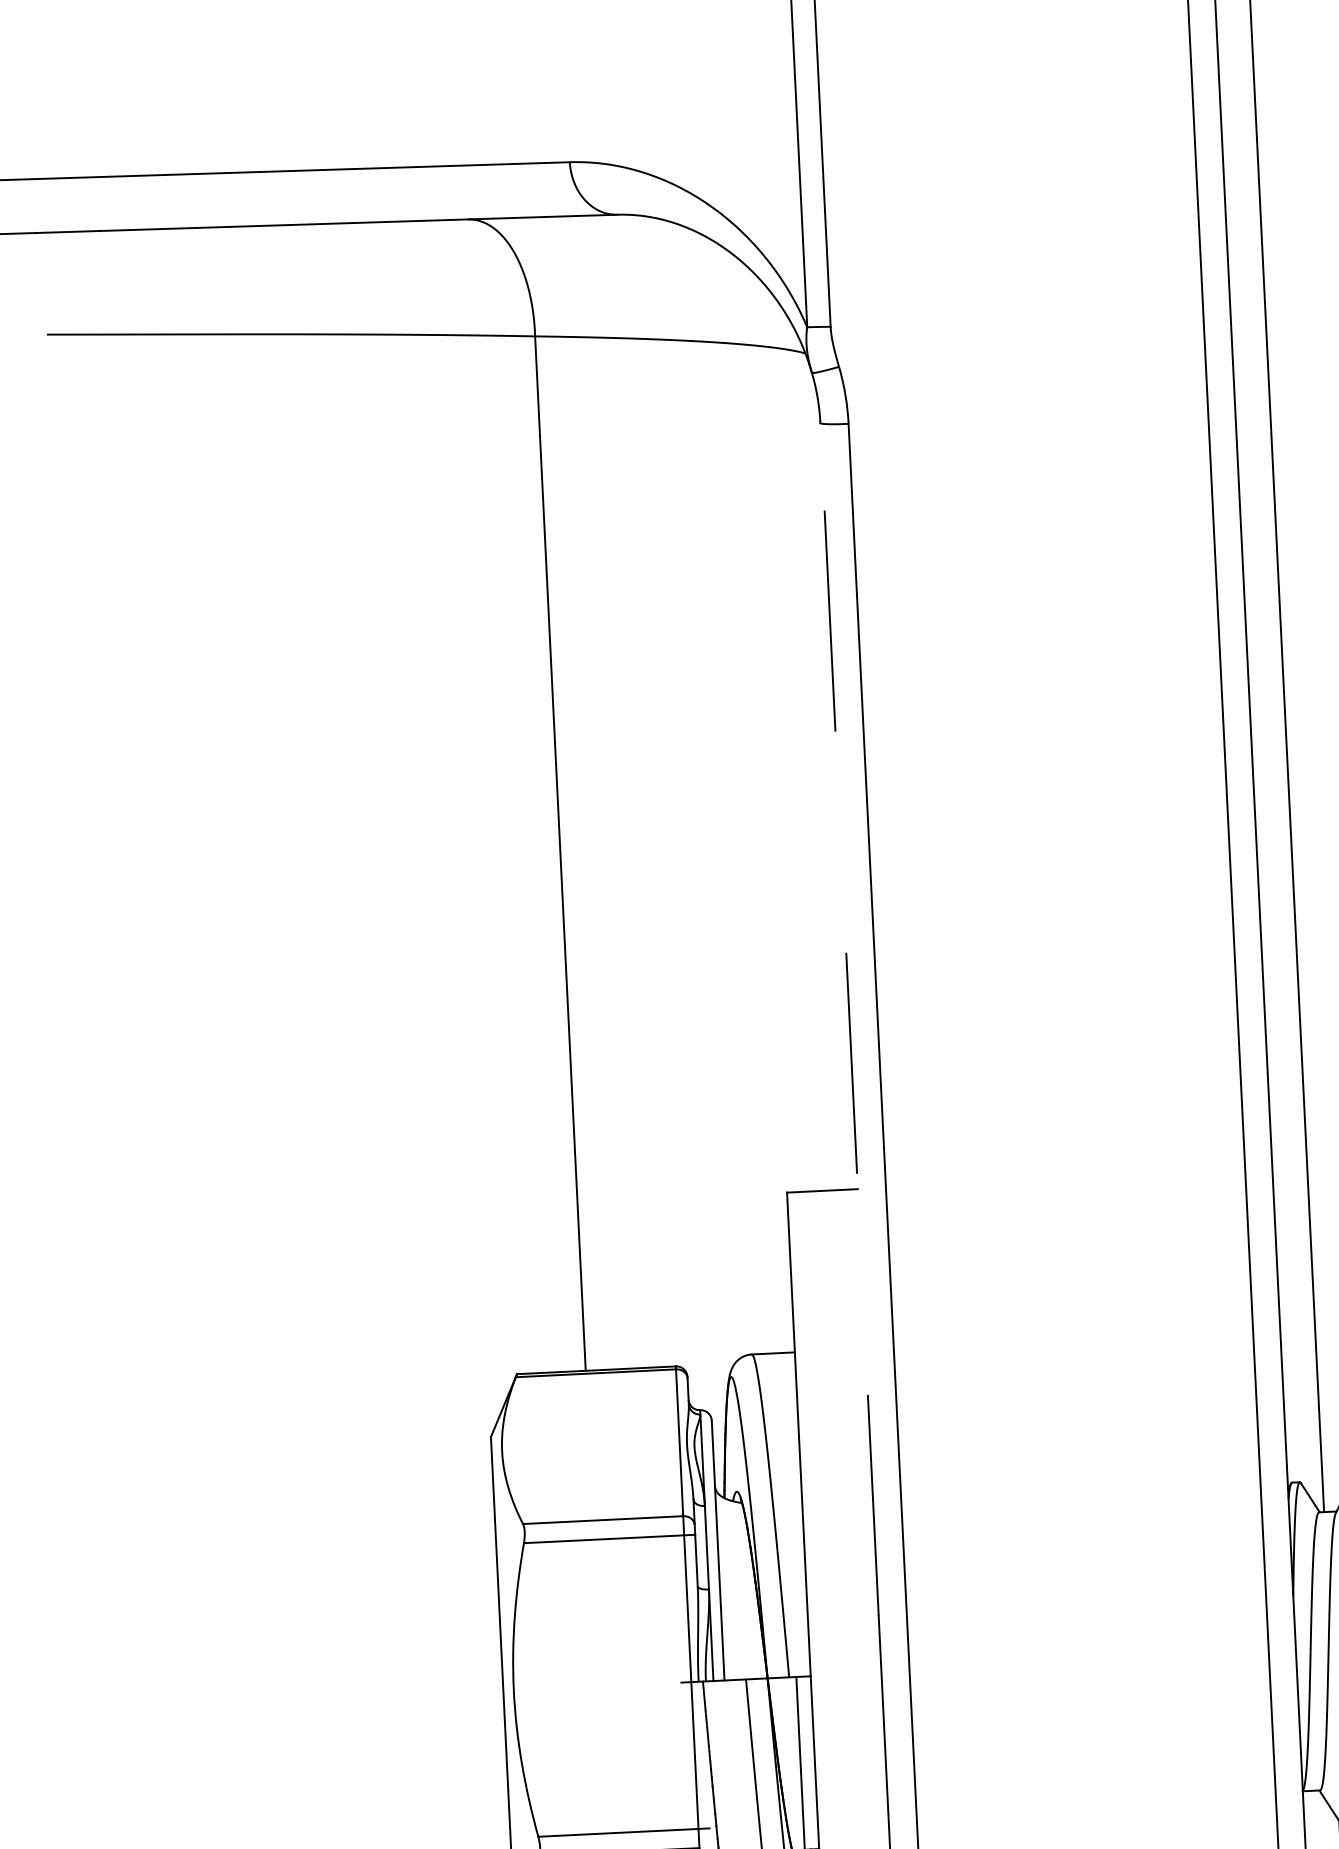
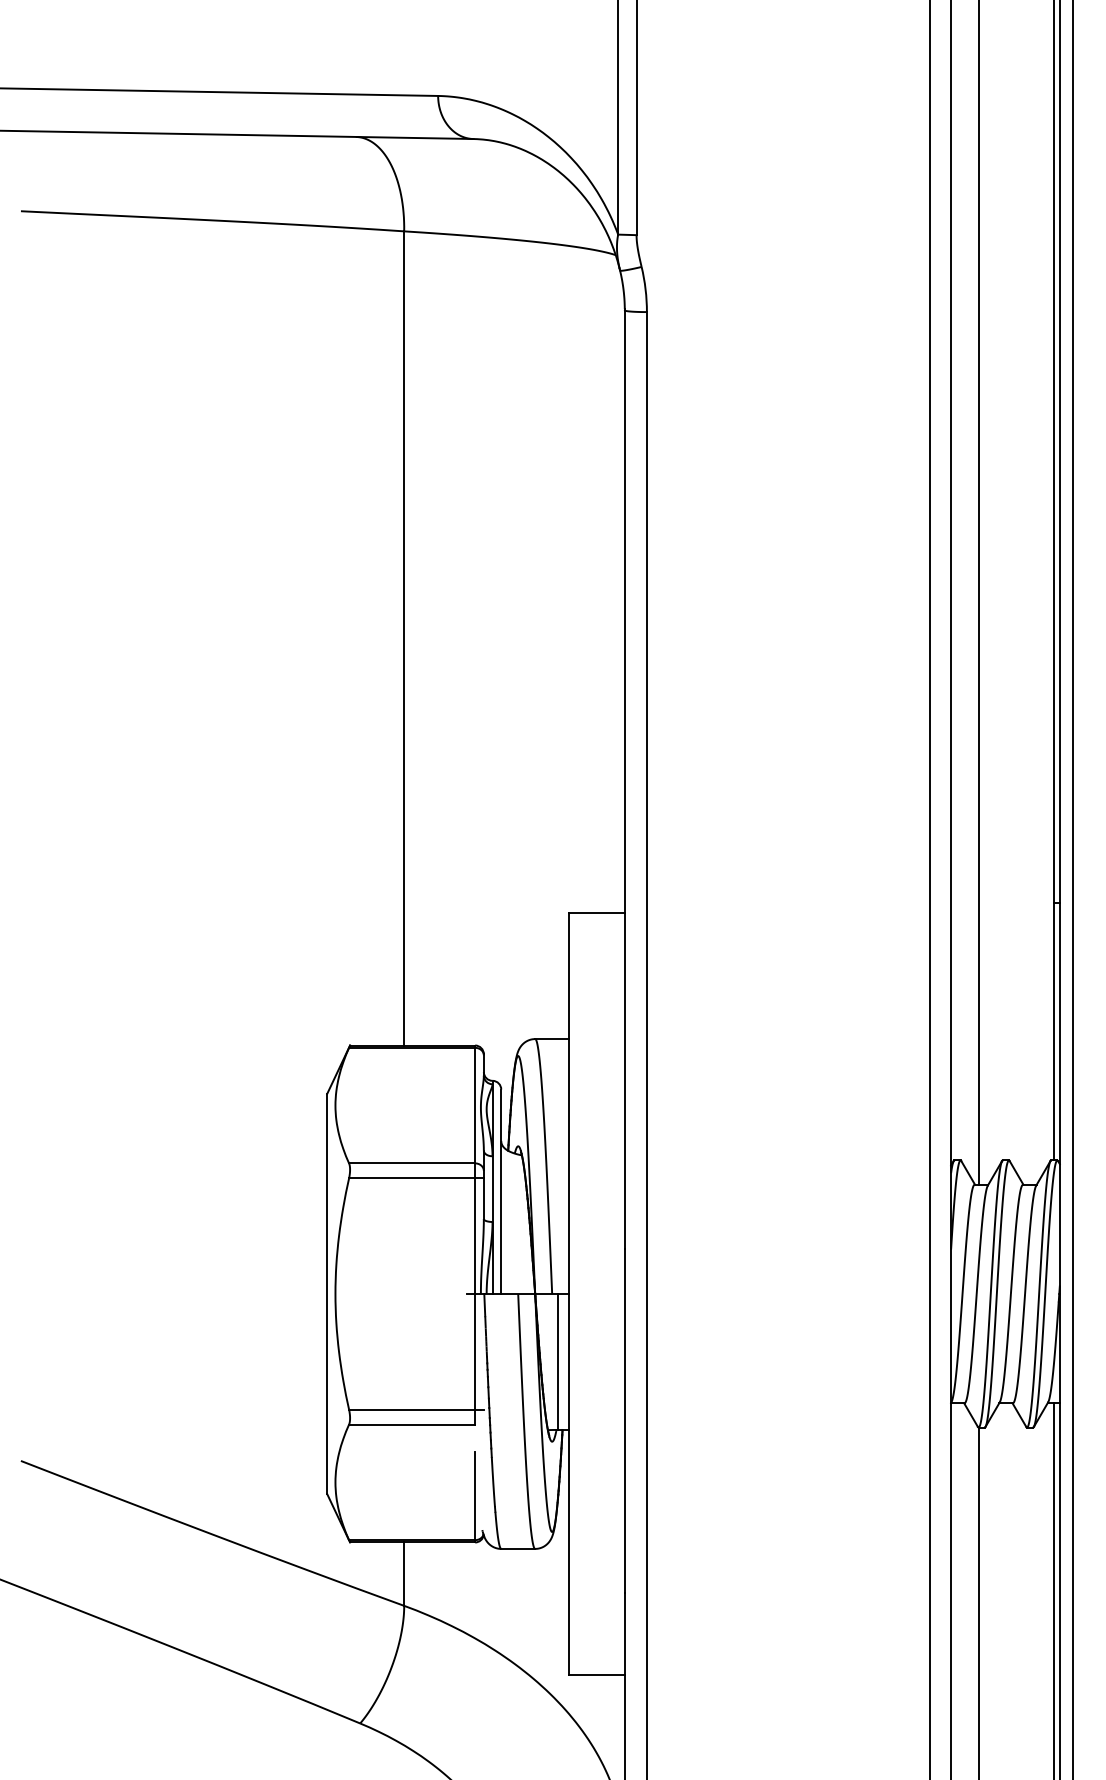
line: (849, 1019) -> (624, 779), dashed -> solid

